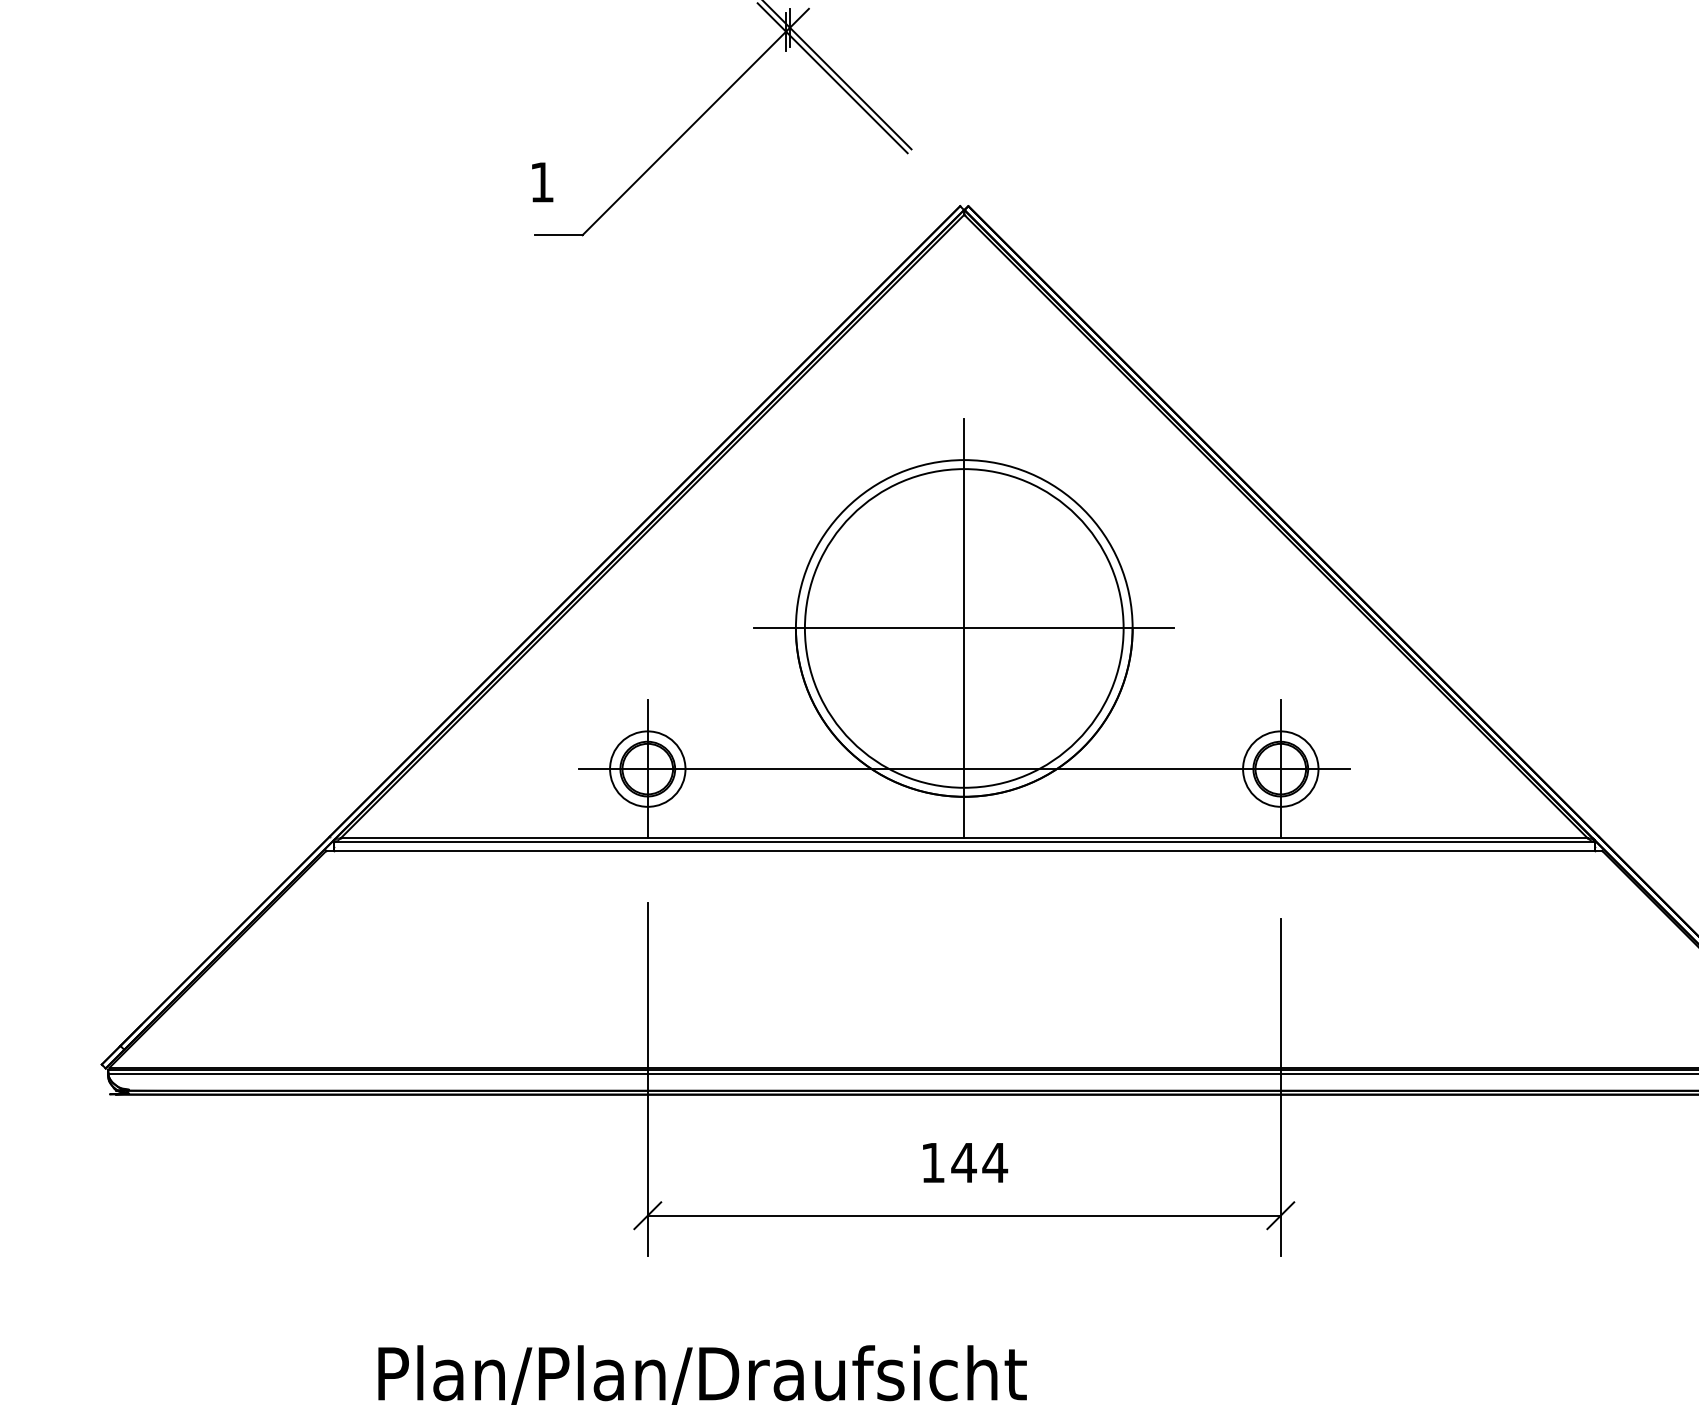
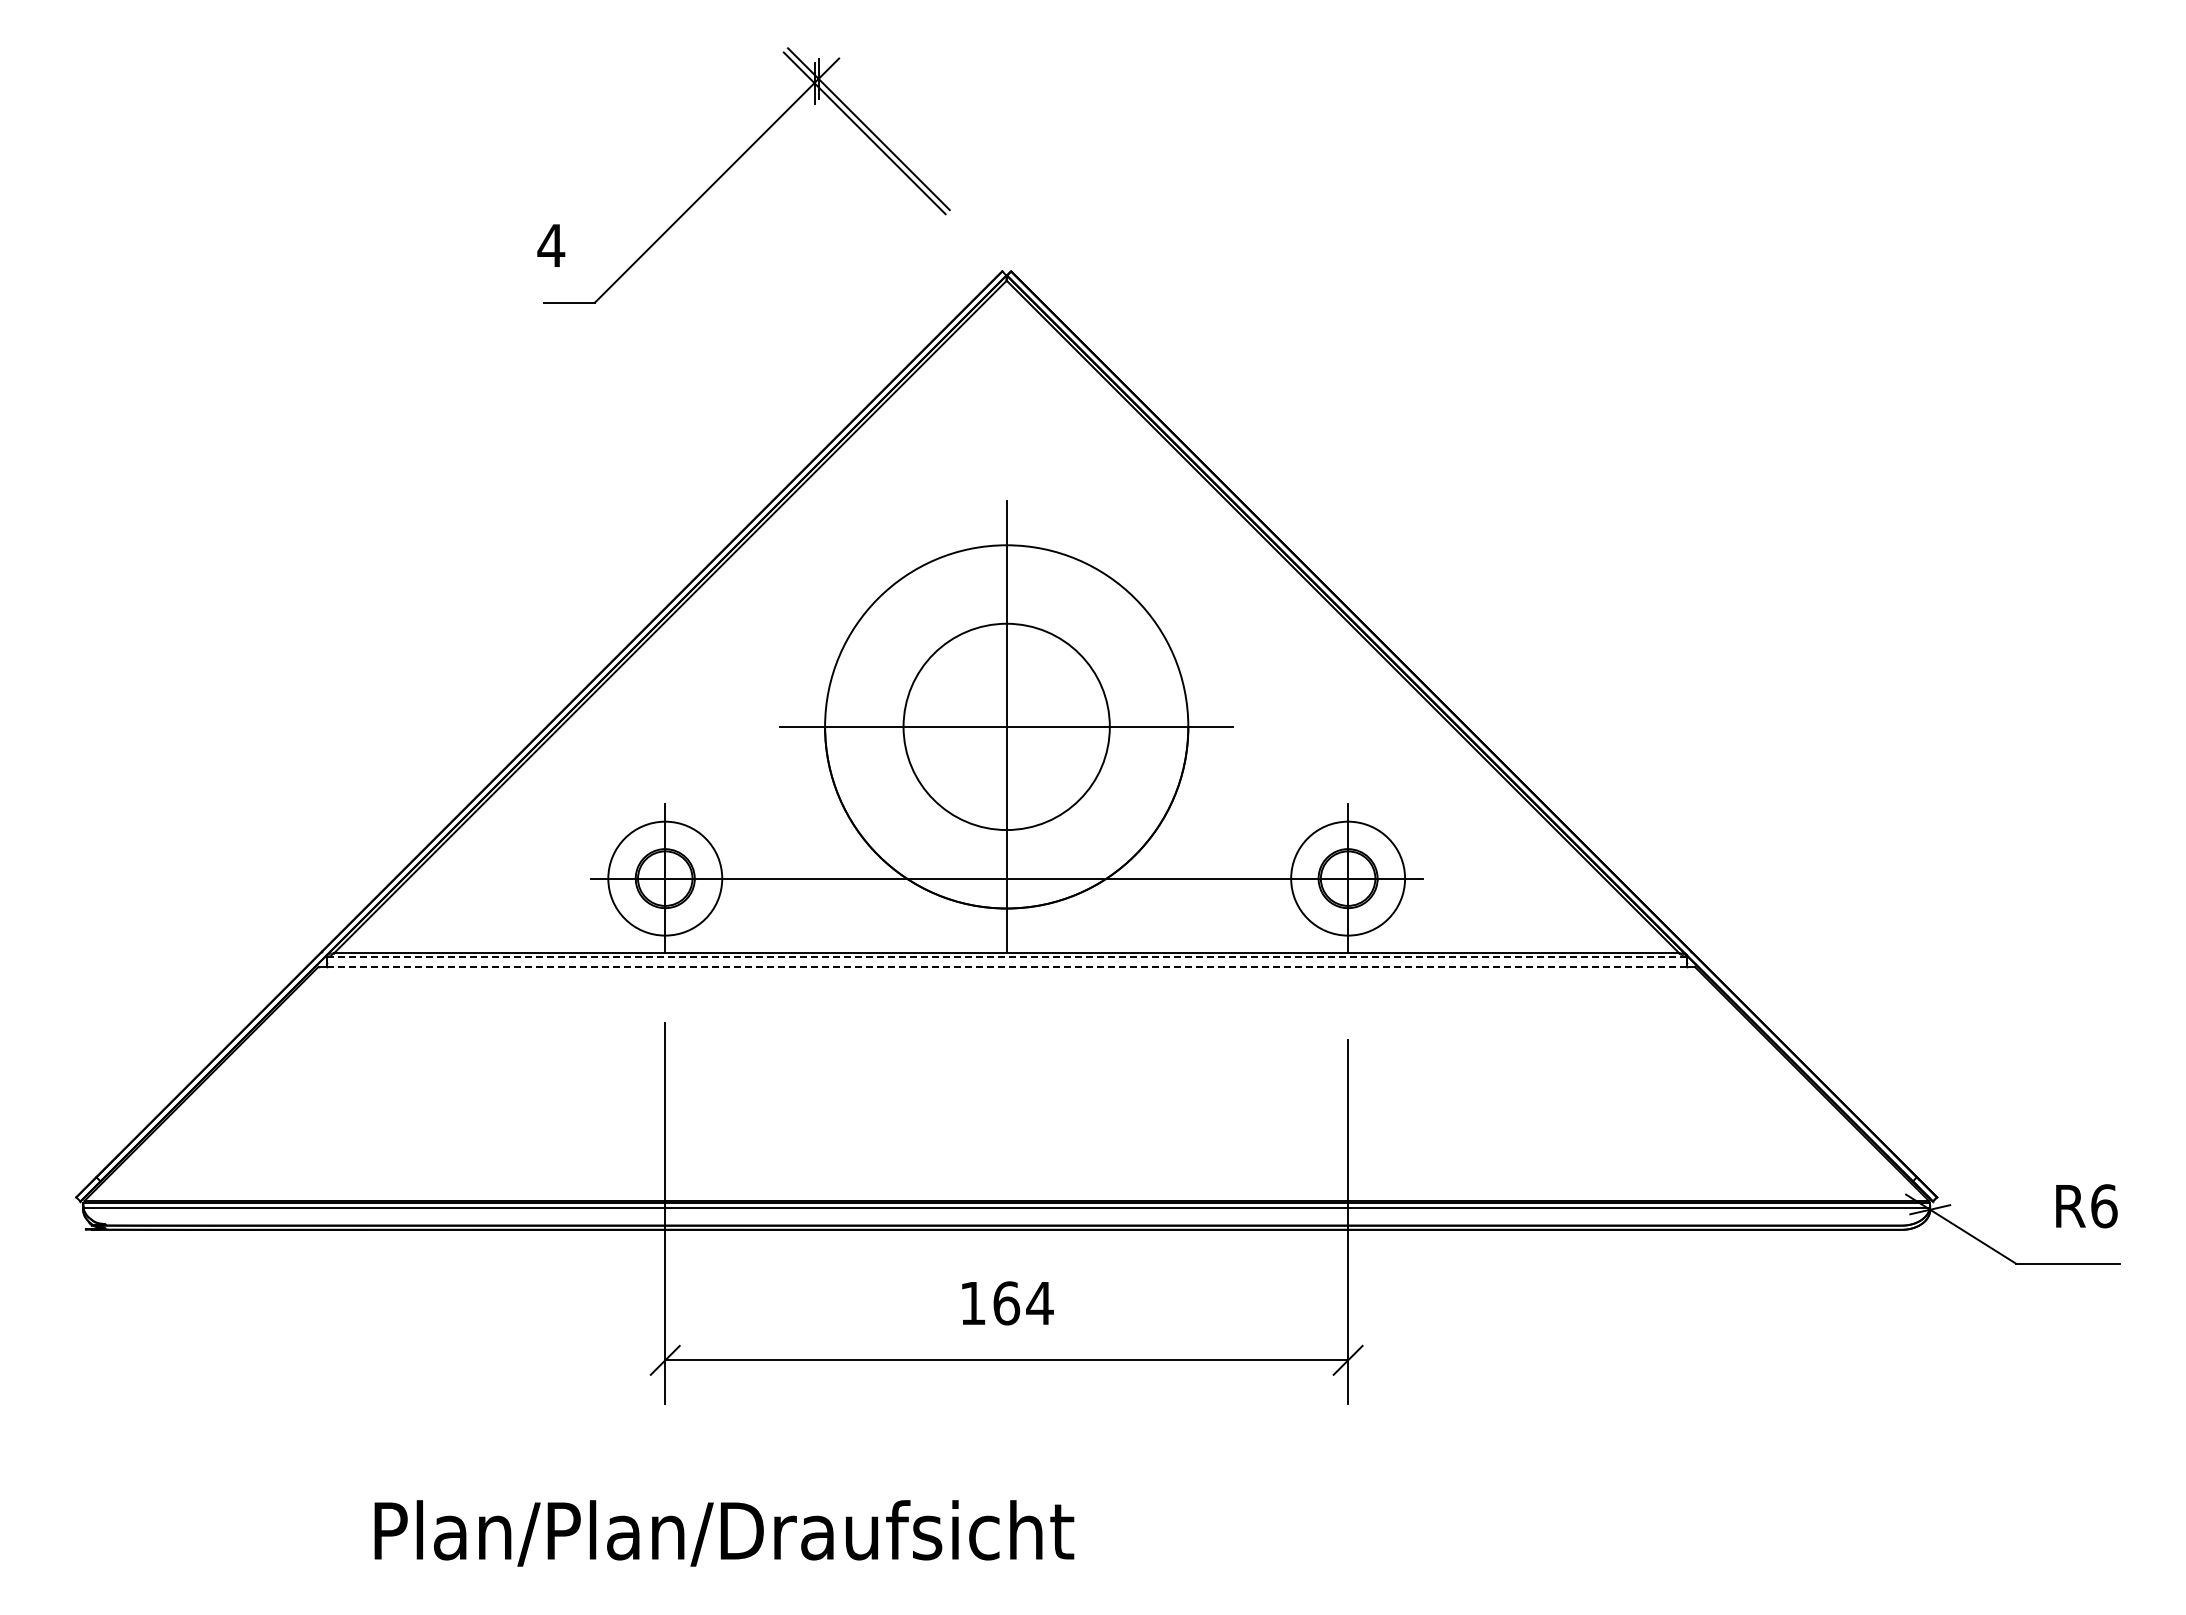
text: (542, 182) -> (551, 245), 1 -> 4
circle: (964, 628) -> (1006, 726), size x0.6
circle: (647, 768) -> (664, 878), size x1.4
circle: (1280, 768) -> (1347, 878), size x1.4
line: (964, 842) -> (1006, 957), solid -> dashed
line: (964, 850) -> (1006, 966), solid -> dashed
text: (964, 1162) -> (1006, 1303), 144 -> 164

